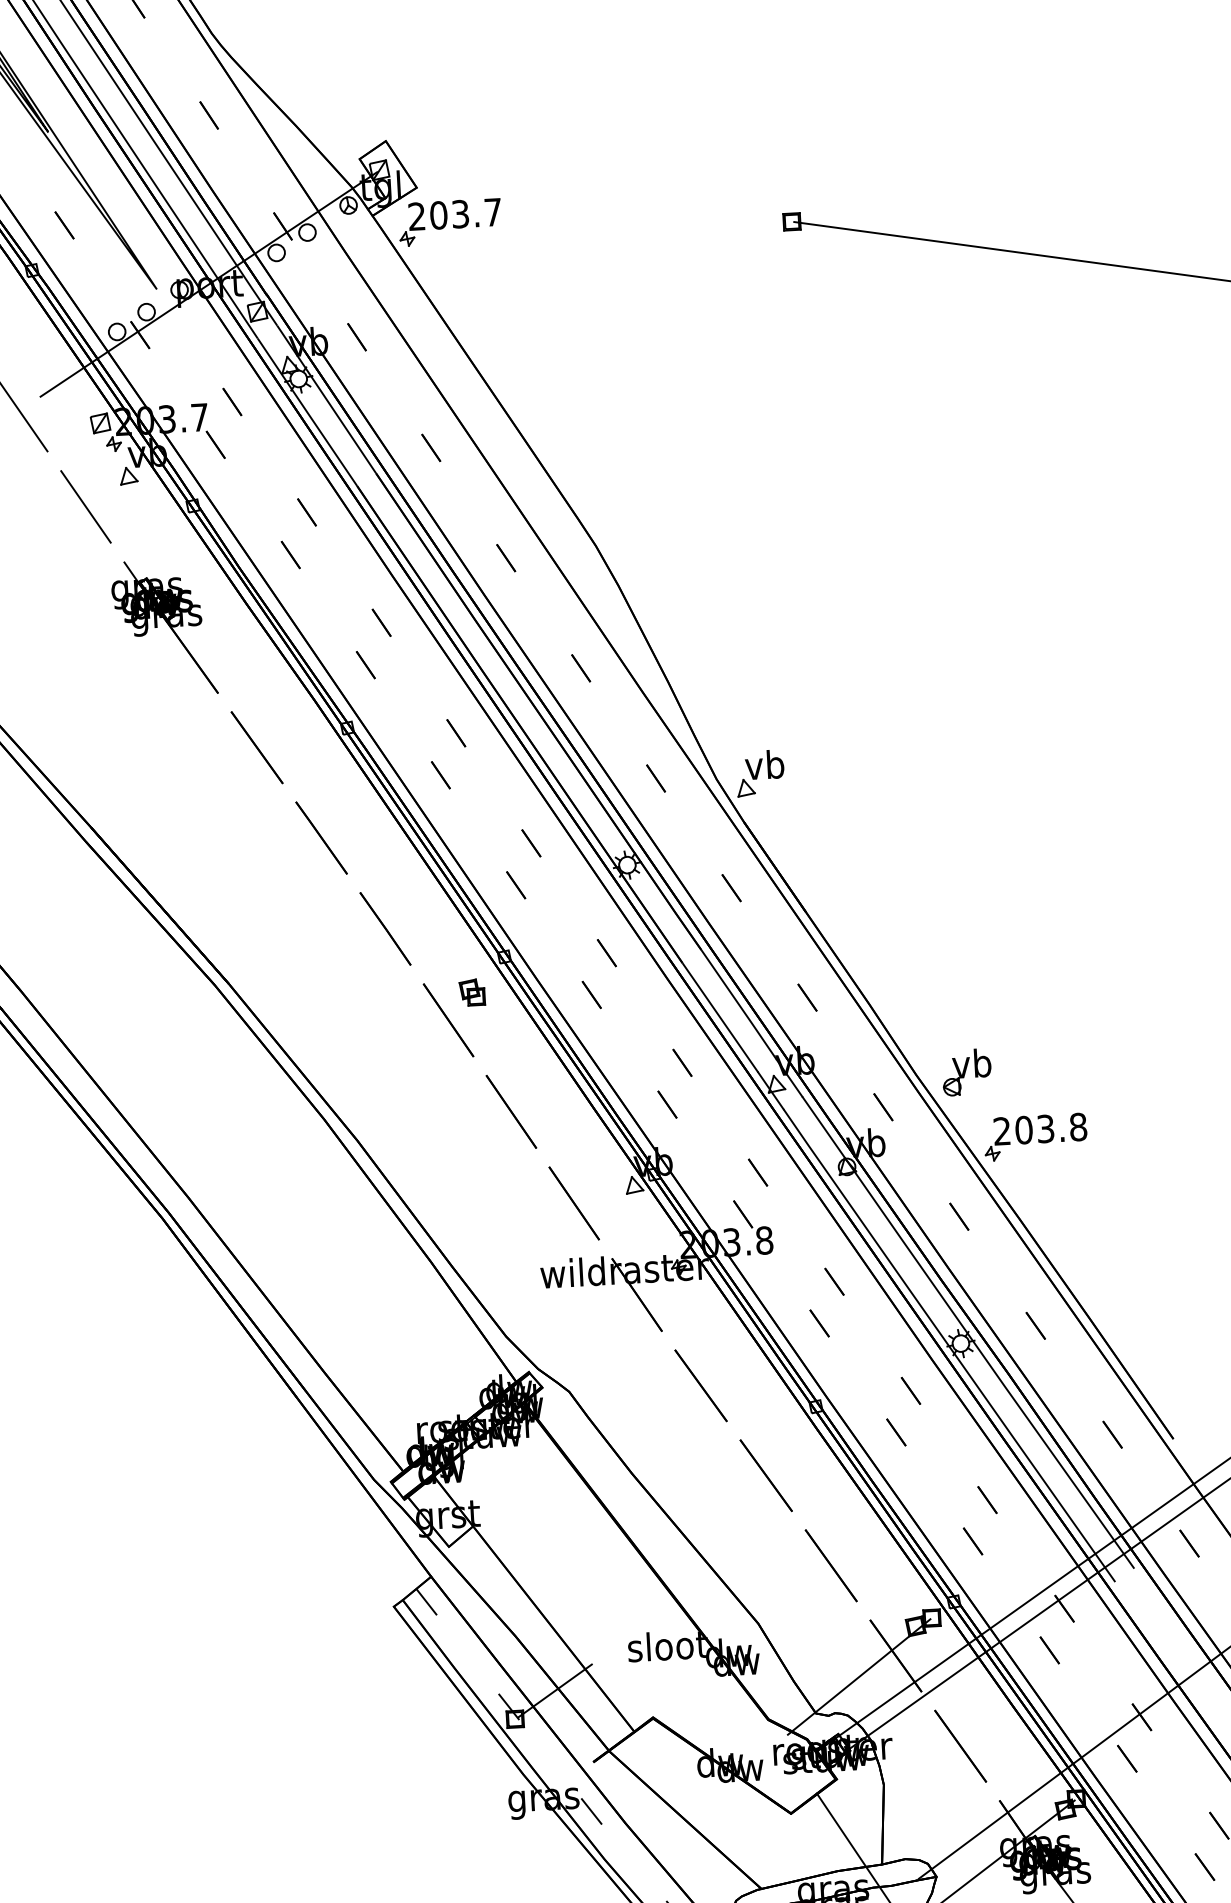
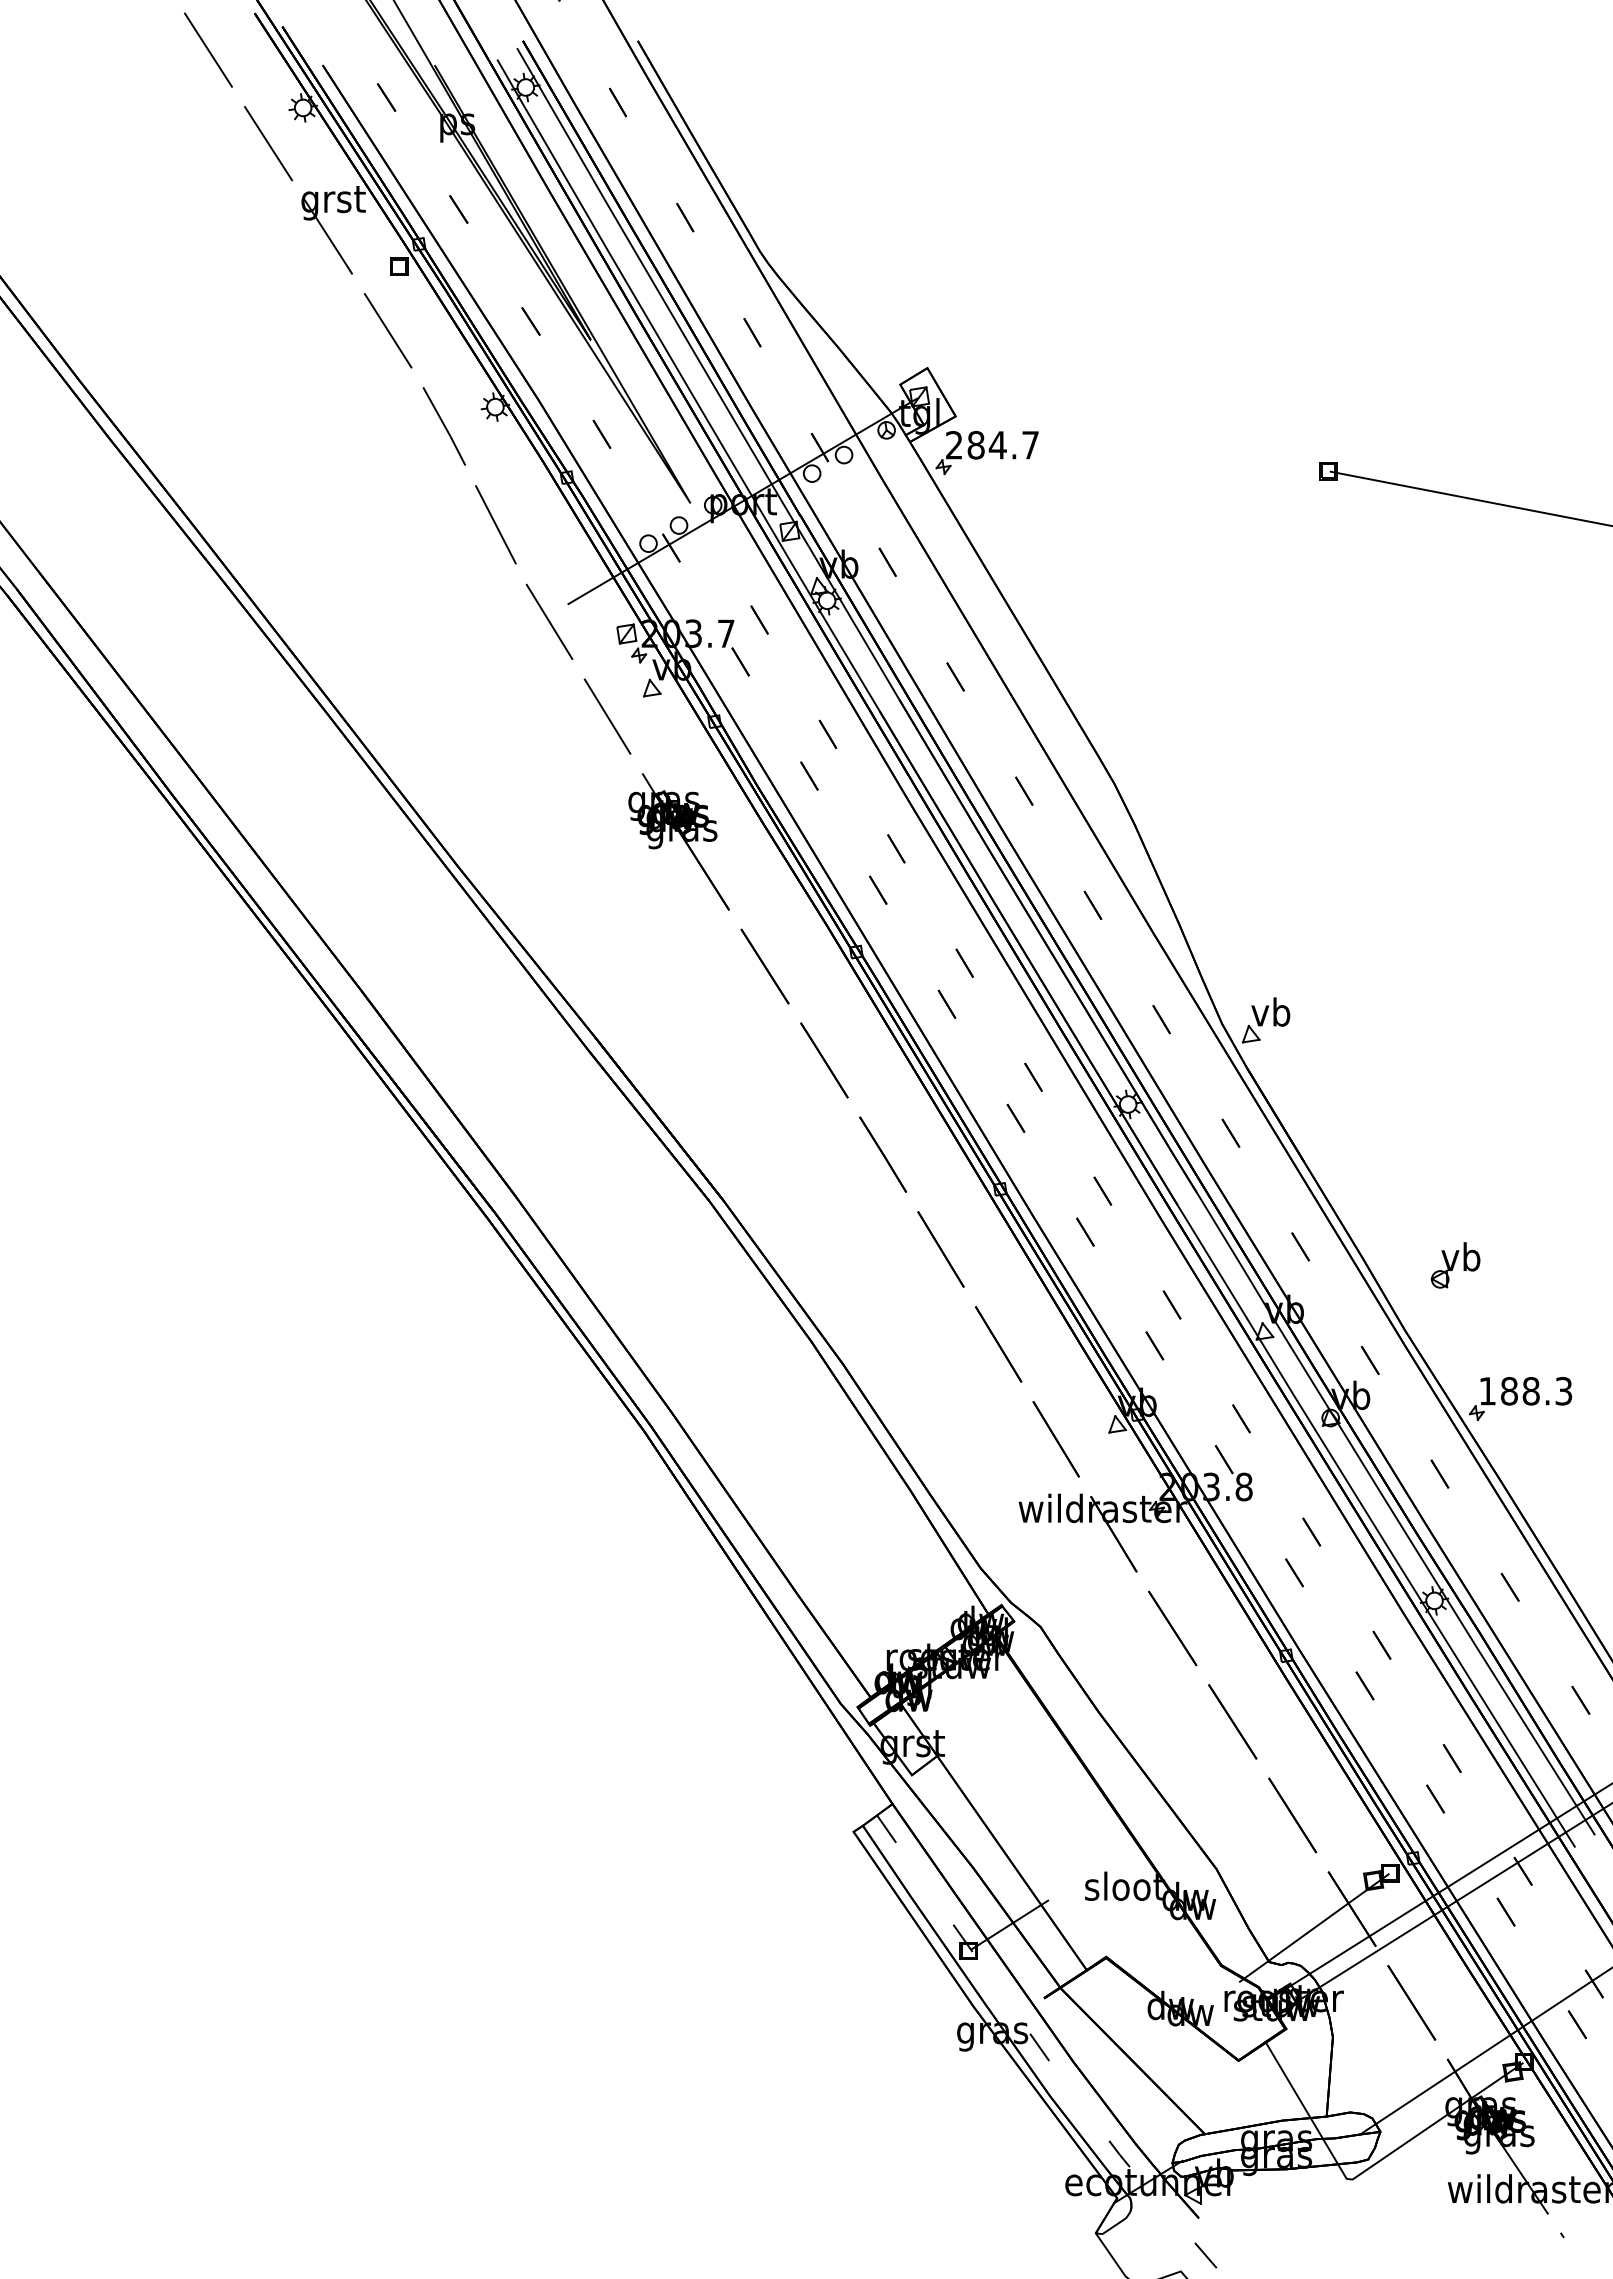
text: (449, 215) -> (986, 445), 203.7 -> 284.7
part: (471, 992) -> (965, 1222), removed
part: (966, 1072) -> (1455, 1265), moved
text: (1040, 1129) -> (1525, 1391), 203.8 -> 188.3

